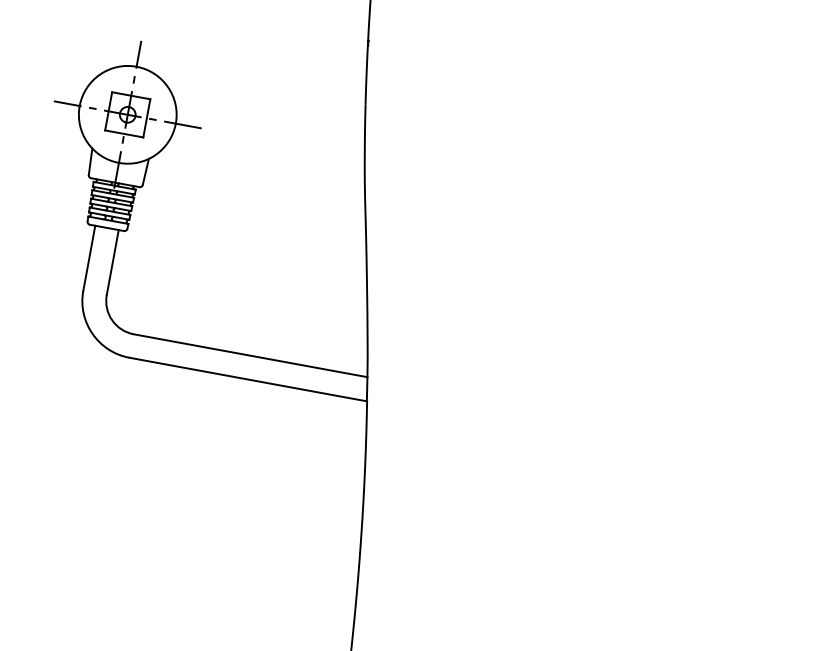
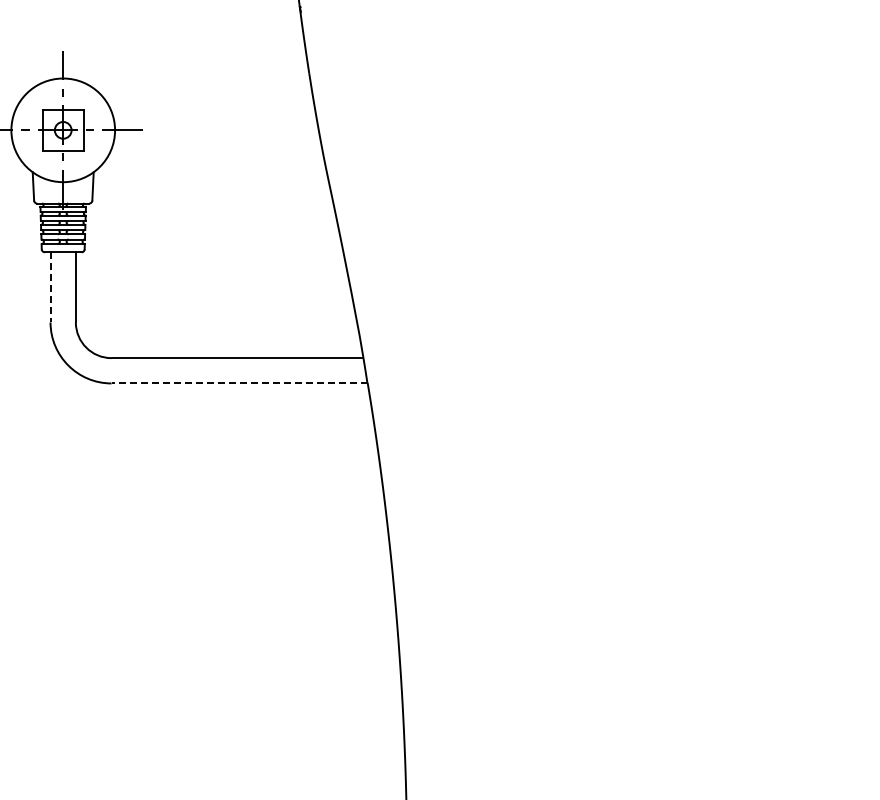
line: (89, 258) -> (50, 287), solid -> dashed
line: (248, 379) -> (239, 383), solid -> dashed

